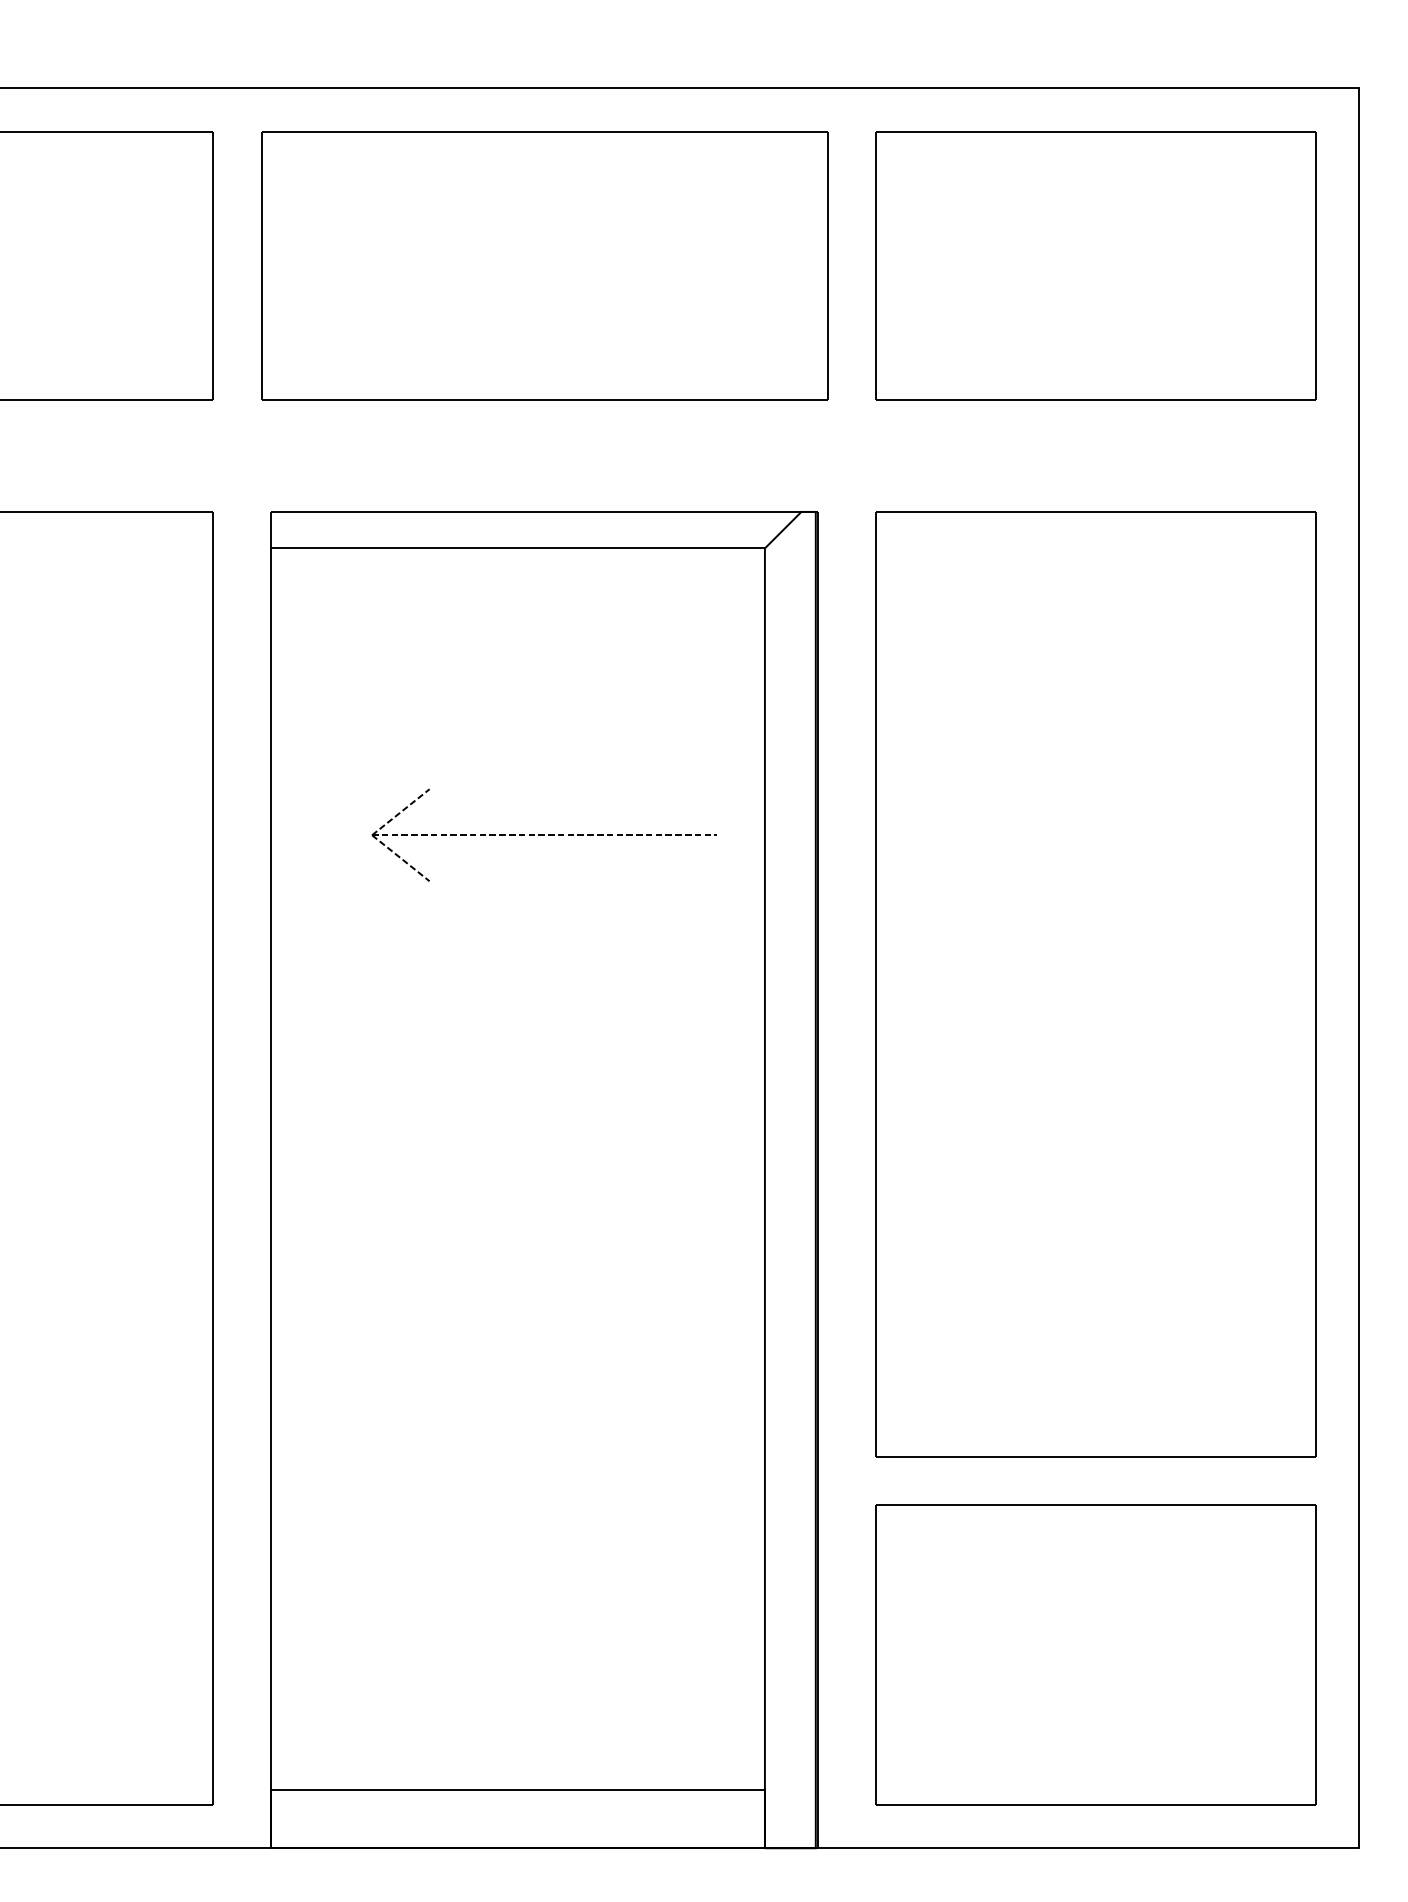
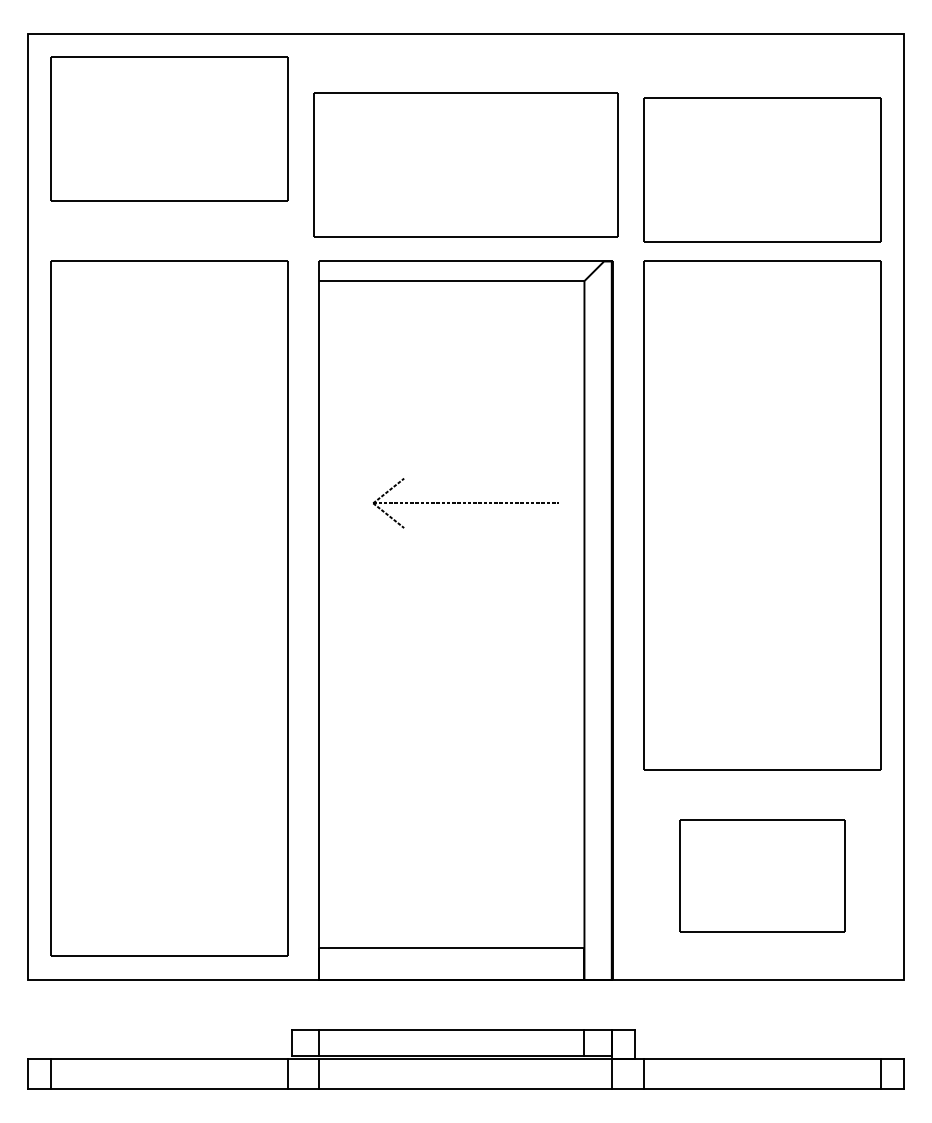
part: (543, 264) -> (465, 164), moved
part: (1096, 264) -> (762, 169), moved
part: (543, 835) -> (465, 503), moved
part: (1096, 1653) -> (762, 875), size x0.7

